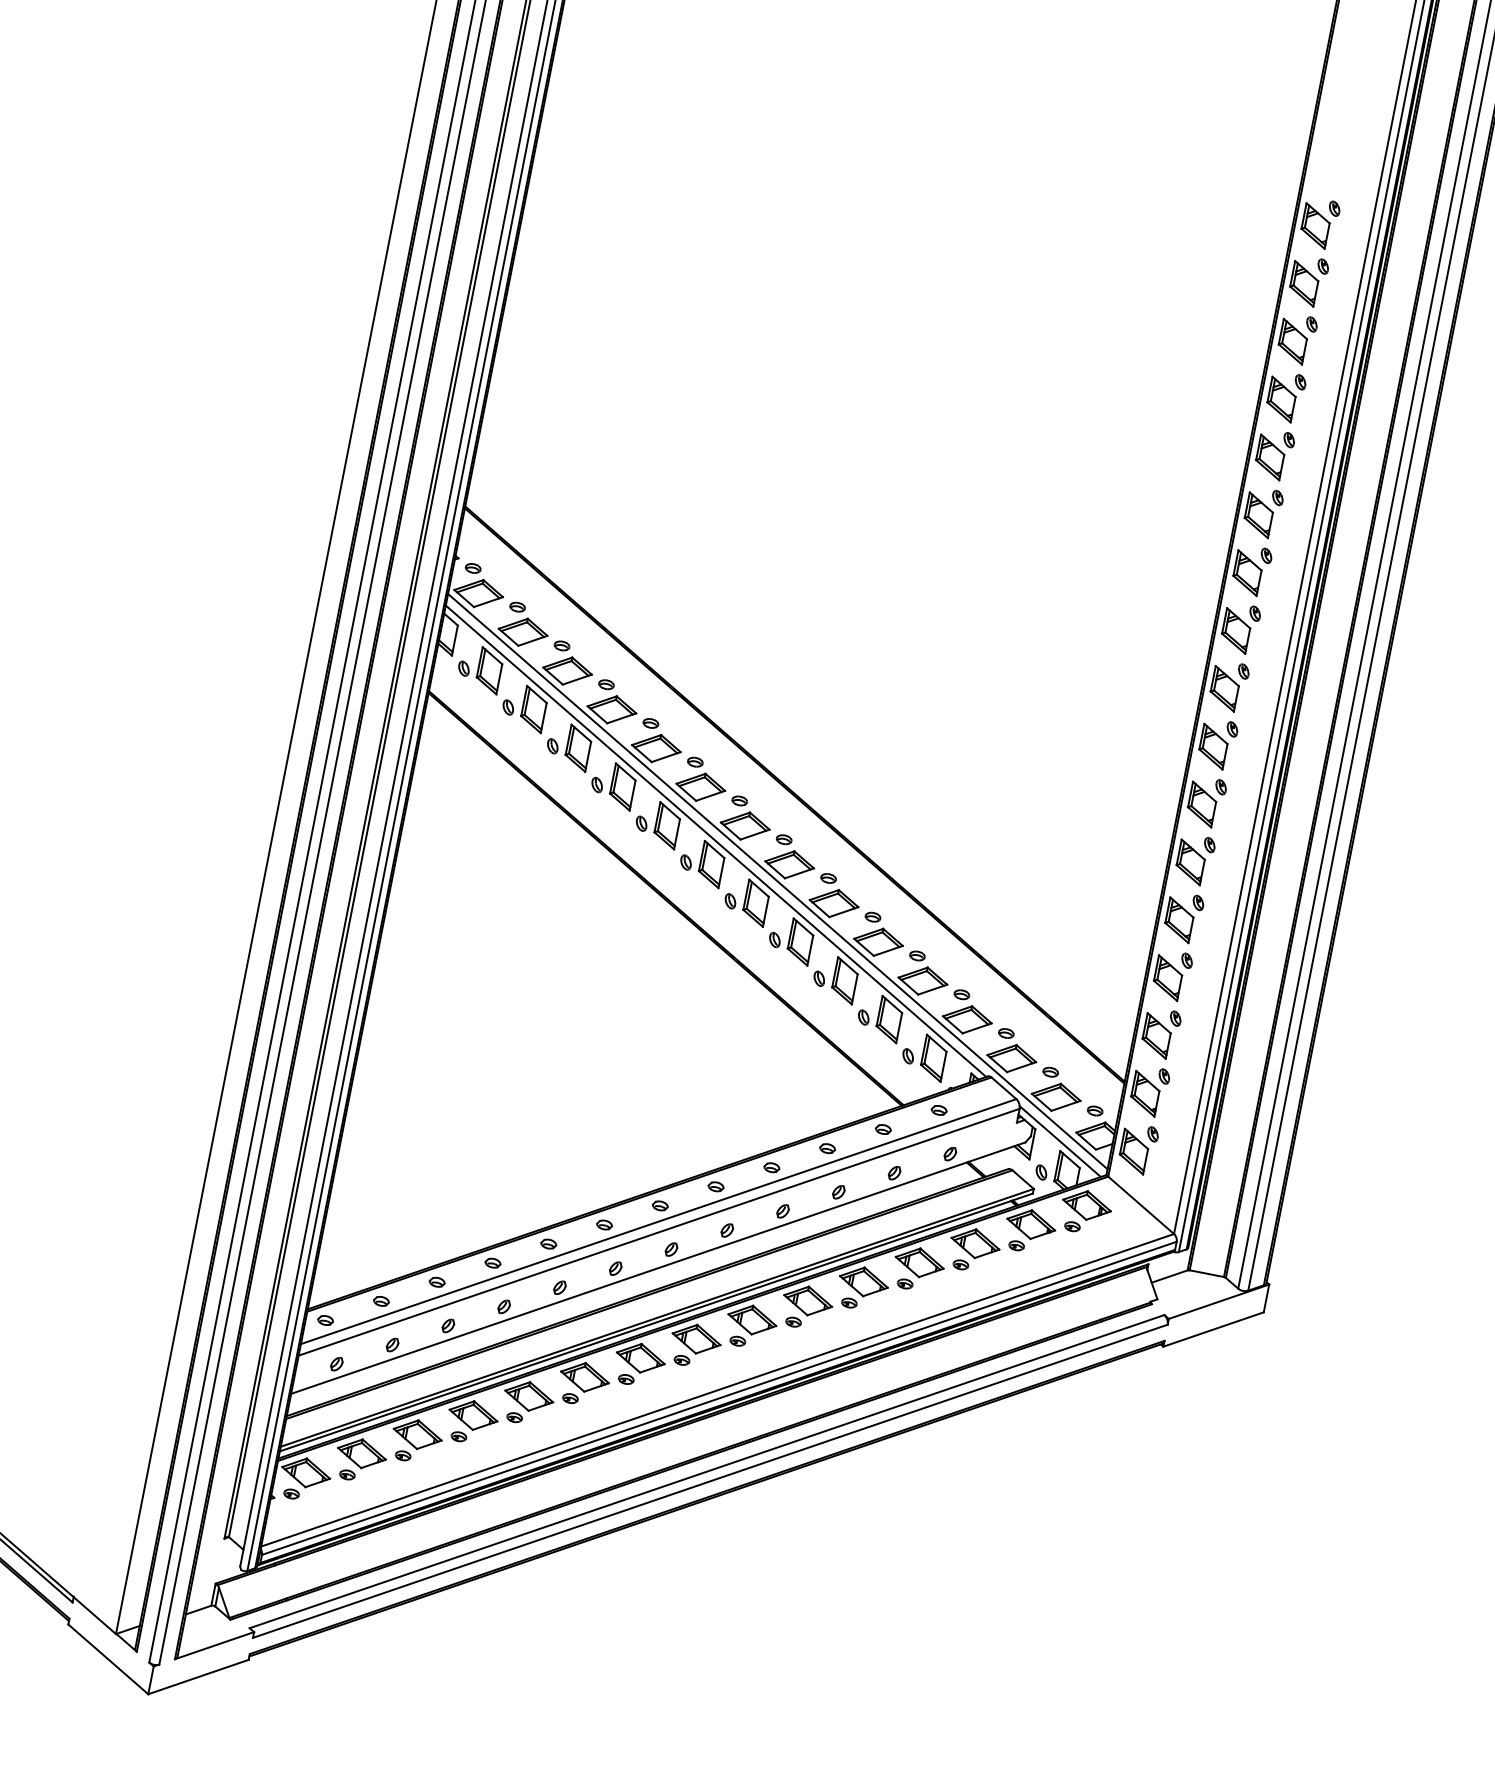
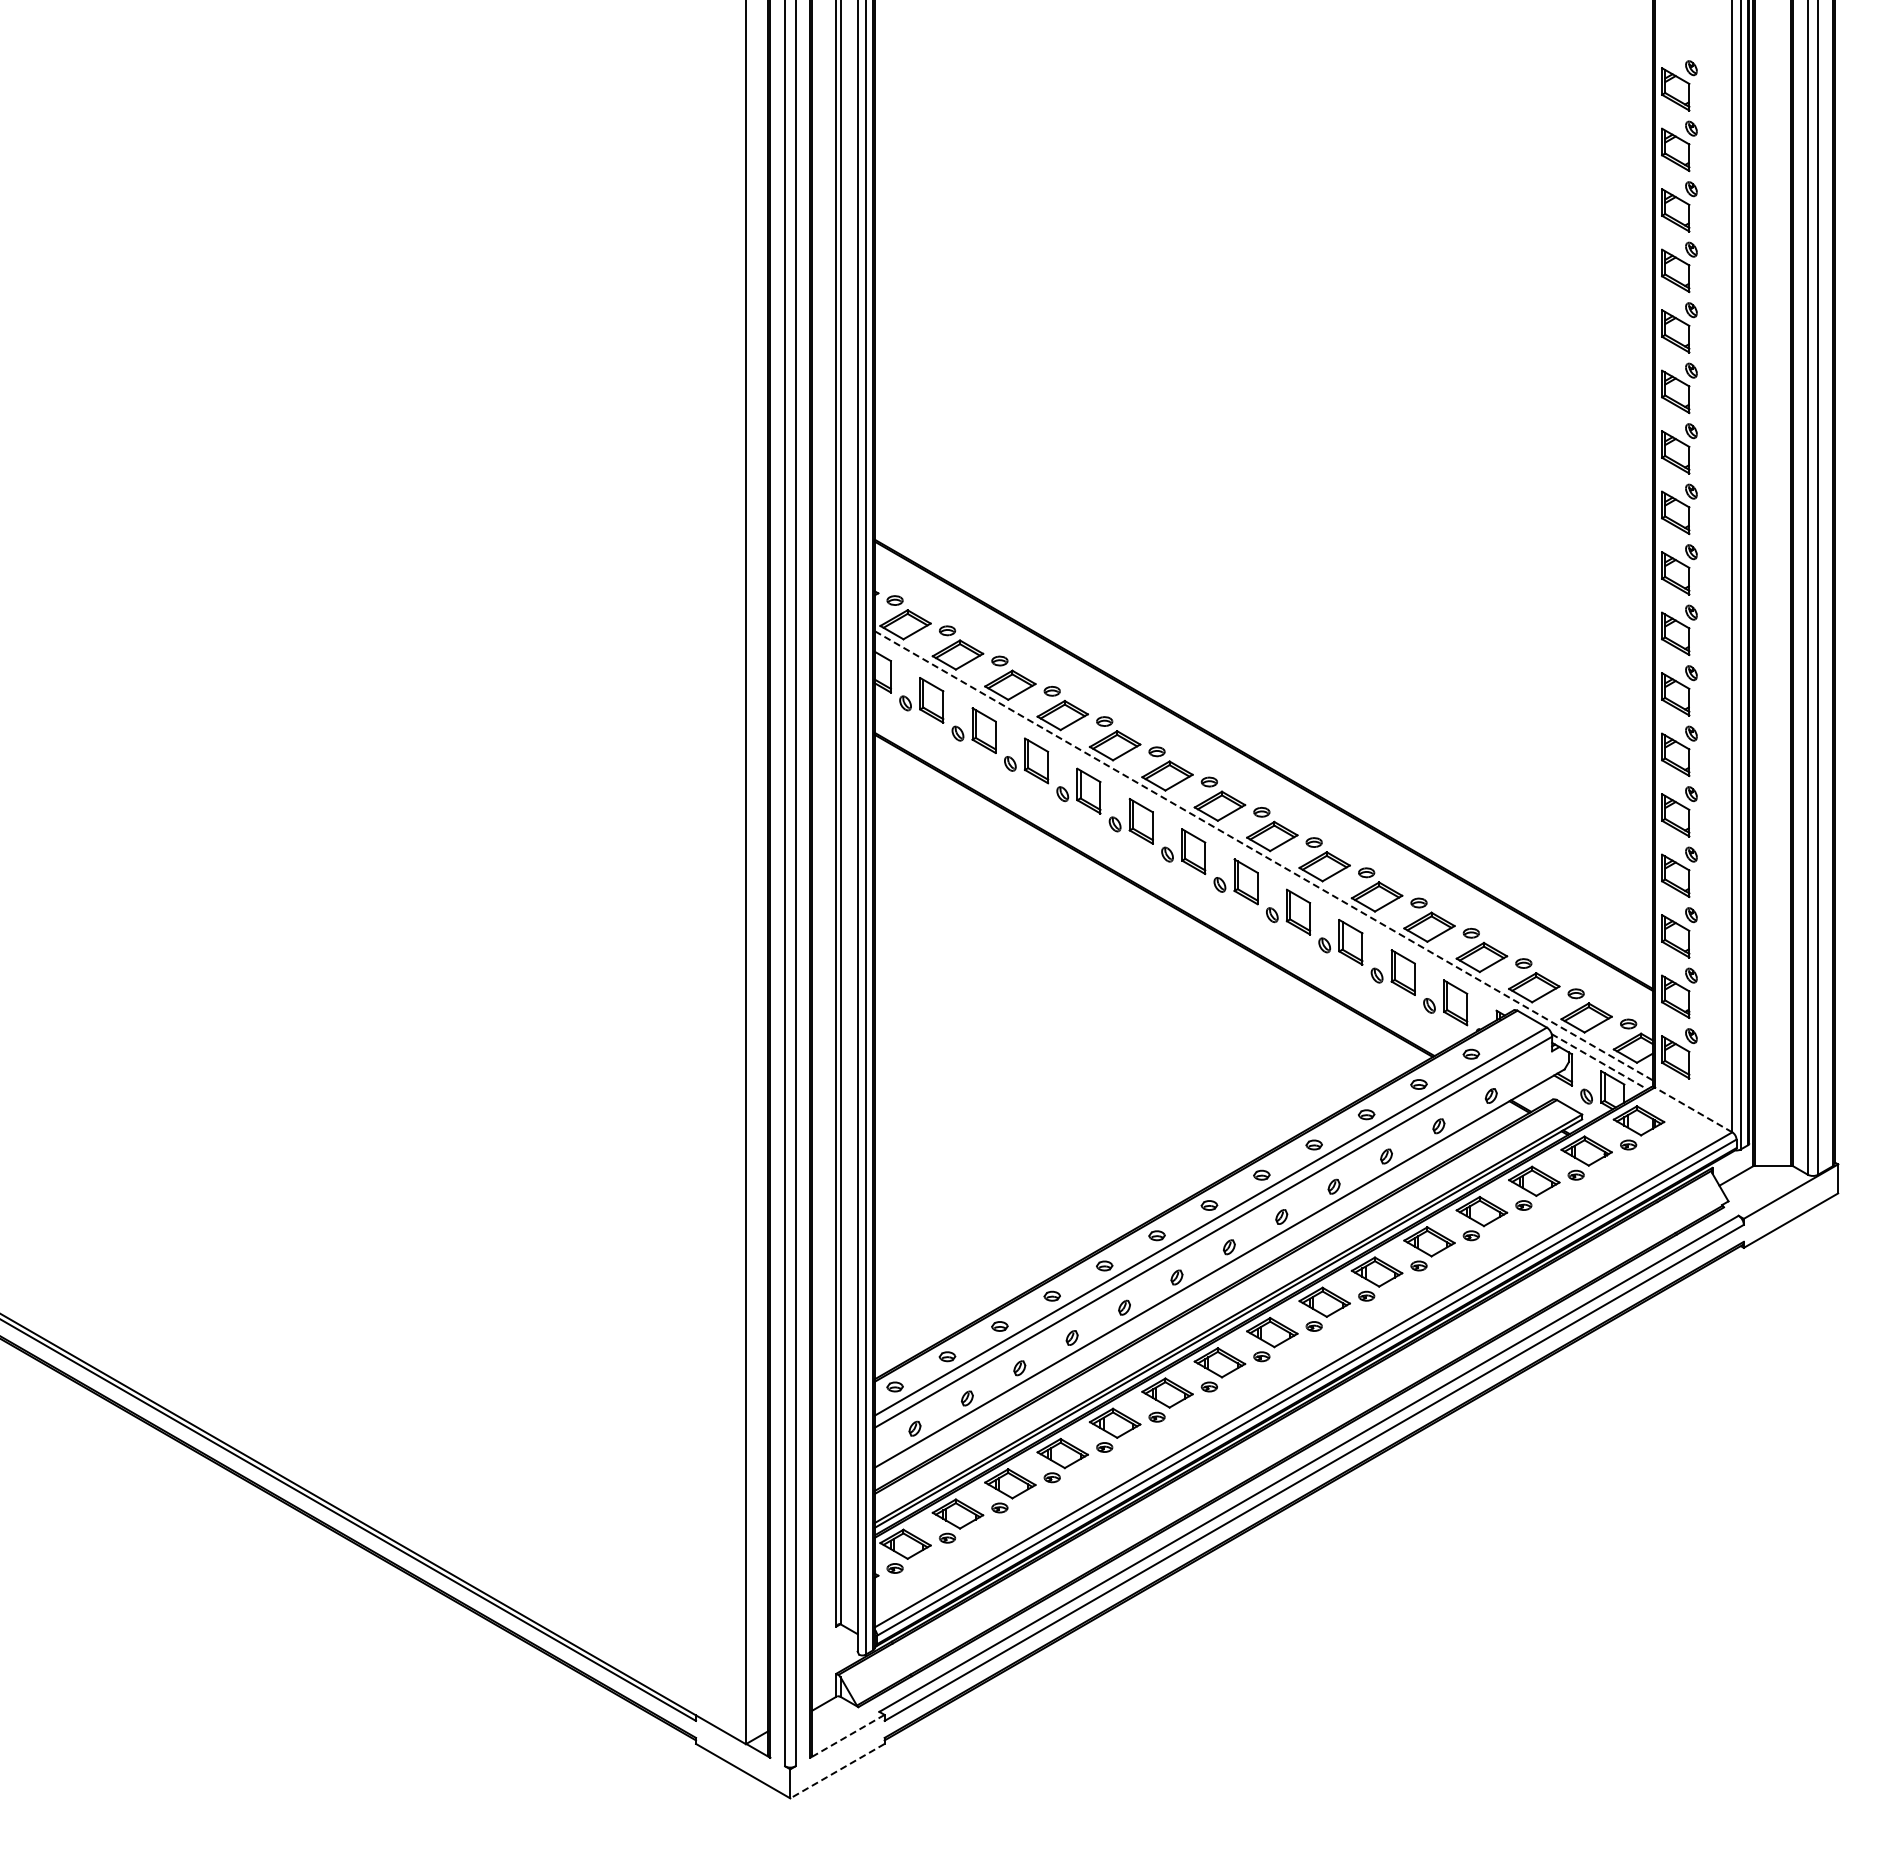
line: (715, 841) -> (1193, 827), removed
line: (777, 881) -> (1263, 855), solid -> dashed
line: (1060, 1141) -> (1599, 1061), solid -> dashed
line: (1141, 1204) -> (1693, 1109), solid -> dashed
line: (214, 1645) -> (847, 1736), solid -> dashed
line: (198, 1677) -> (837, 1771), solid -> dashed

